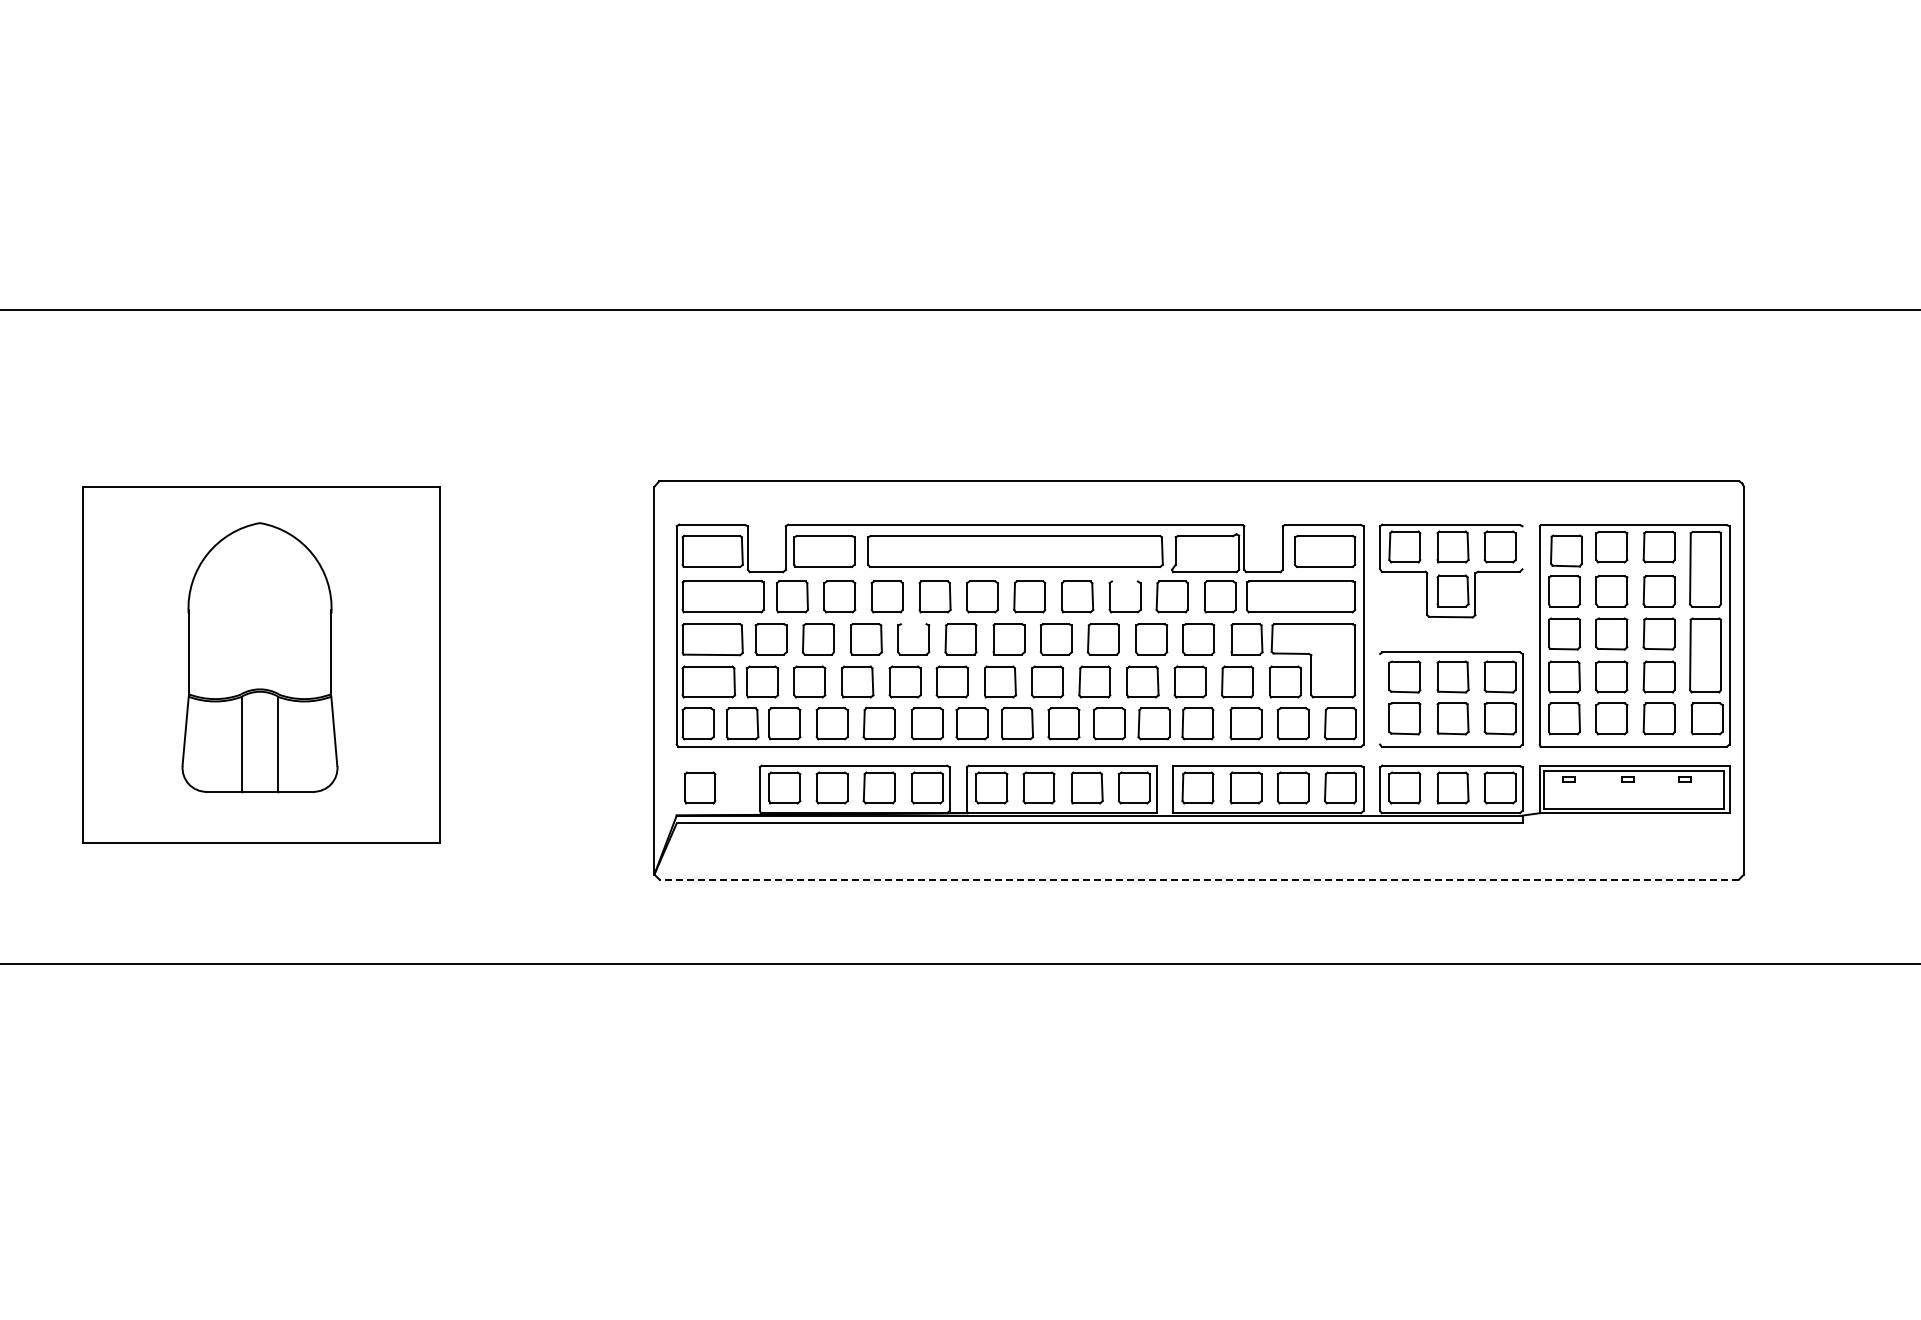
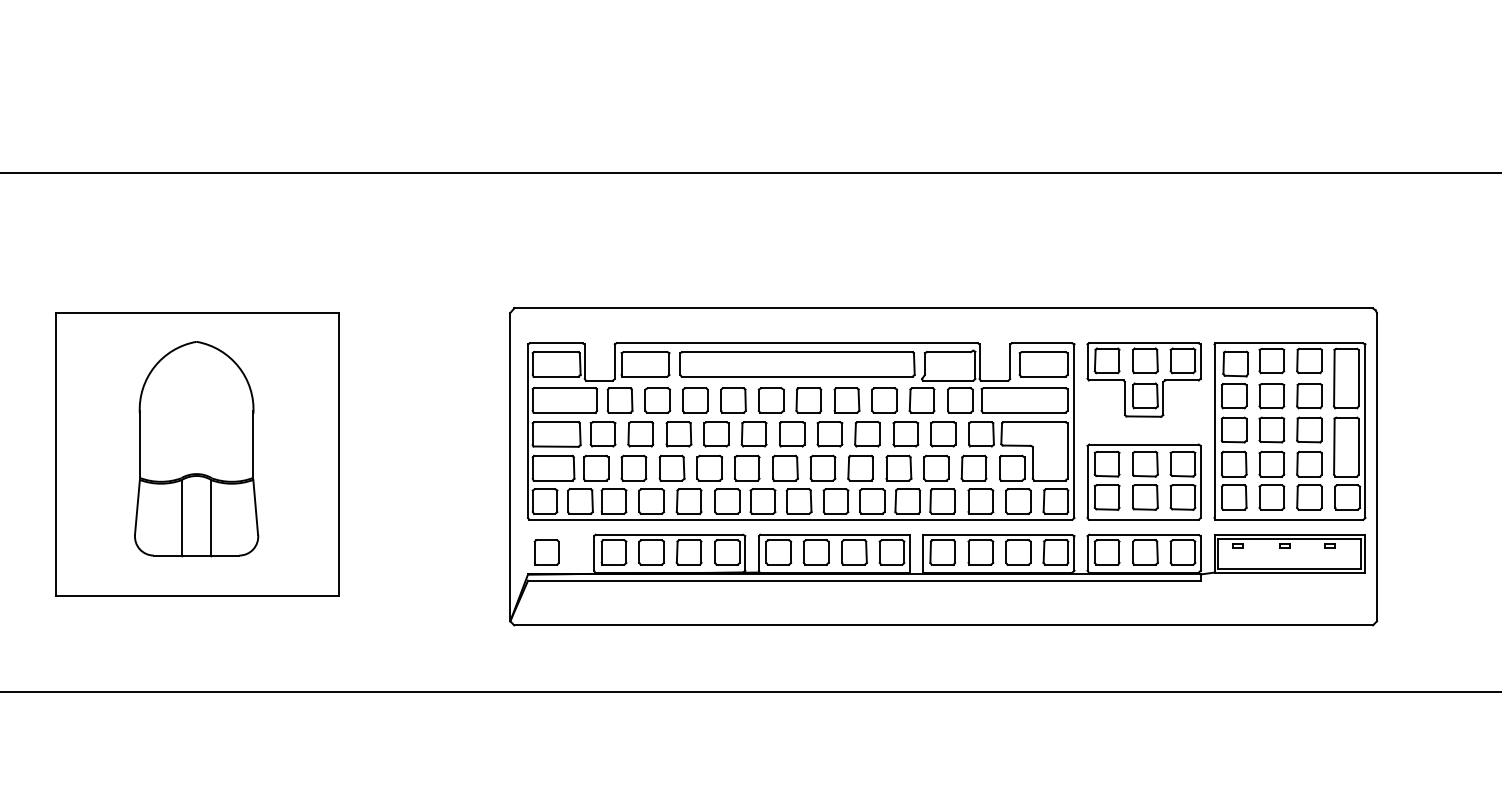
line: (1522, 547) -> (1200, 361), added
line: (1124, 581) -> (884, 388), added
line: (913, 624) -> (716, 422), added
line: (1380, 698) -> (1087, 481), added
line: (1199, 879) -> (943, 625), dashed -> solid

